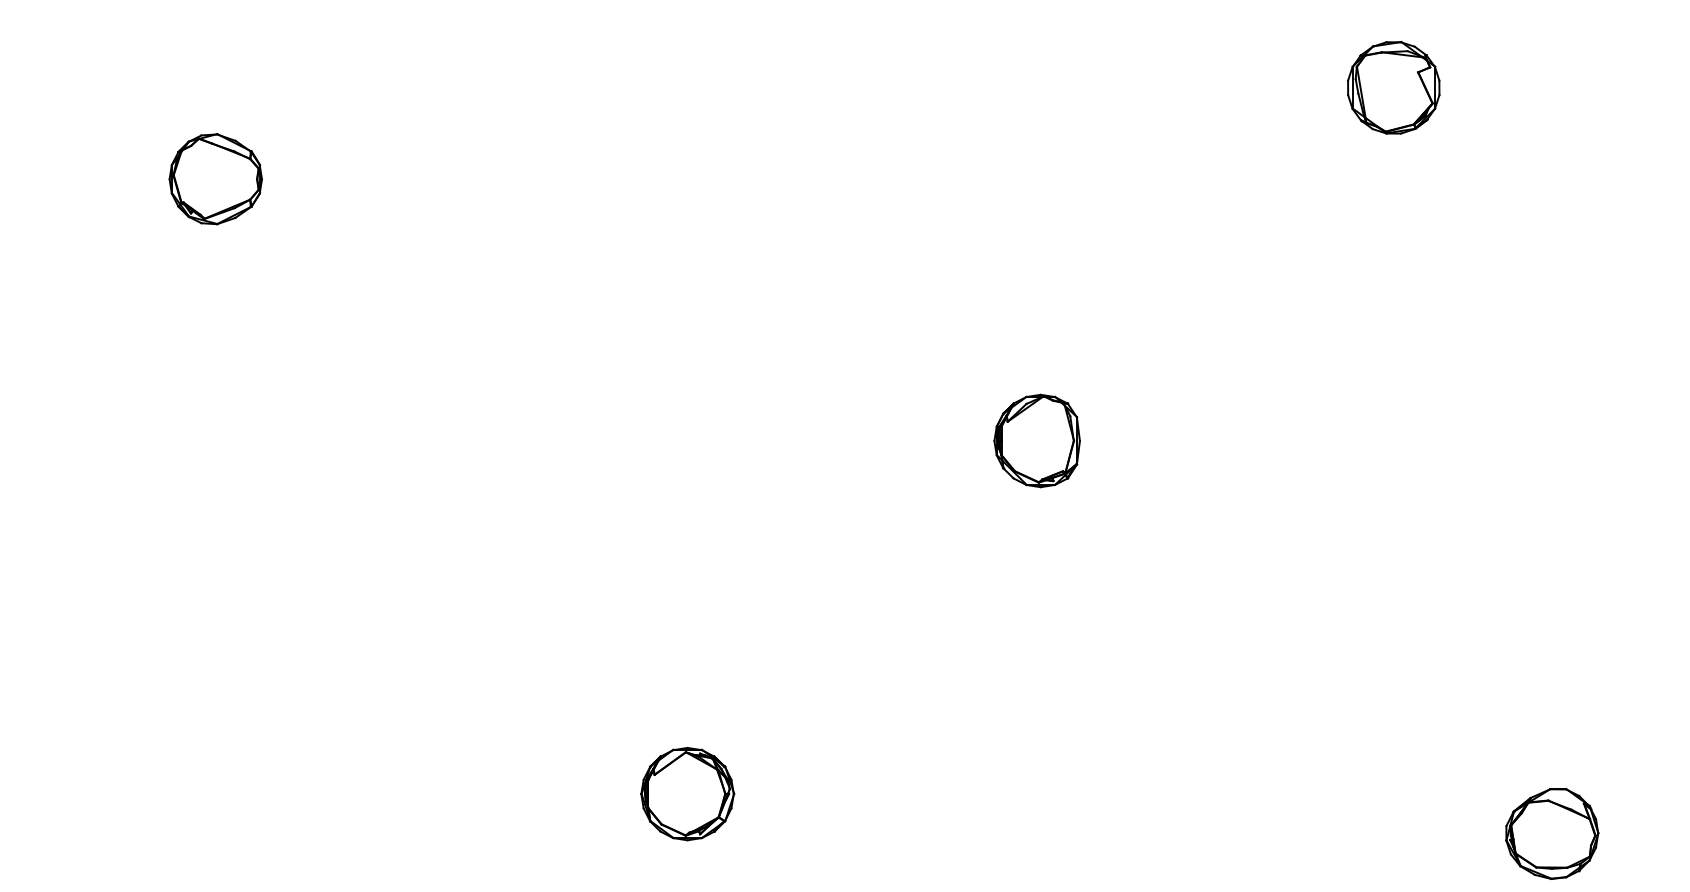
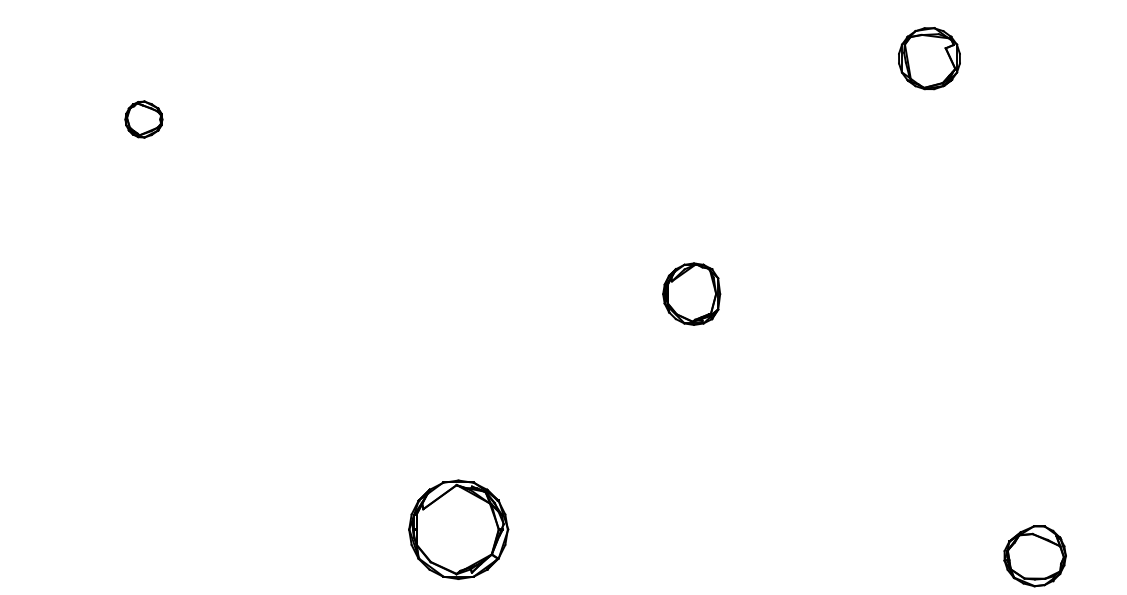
part: (215, 179) -> (143, 119), size x0.6
part: (687, 793) -> (458, 529), size x1.6

